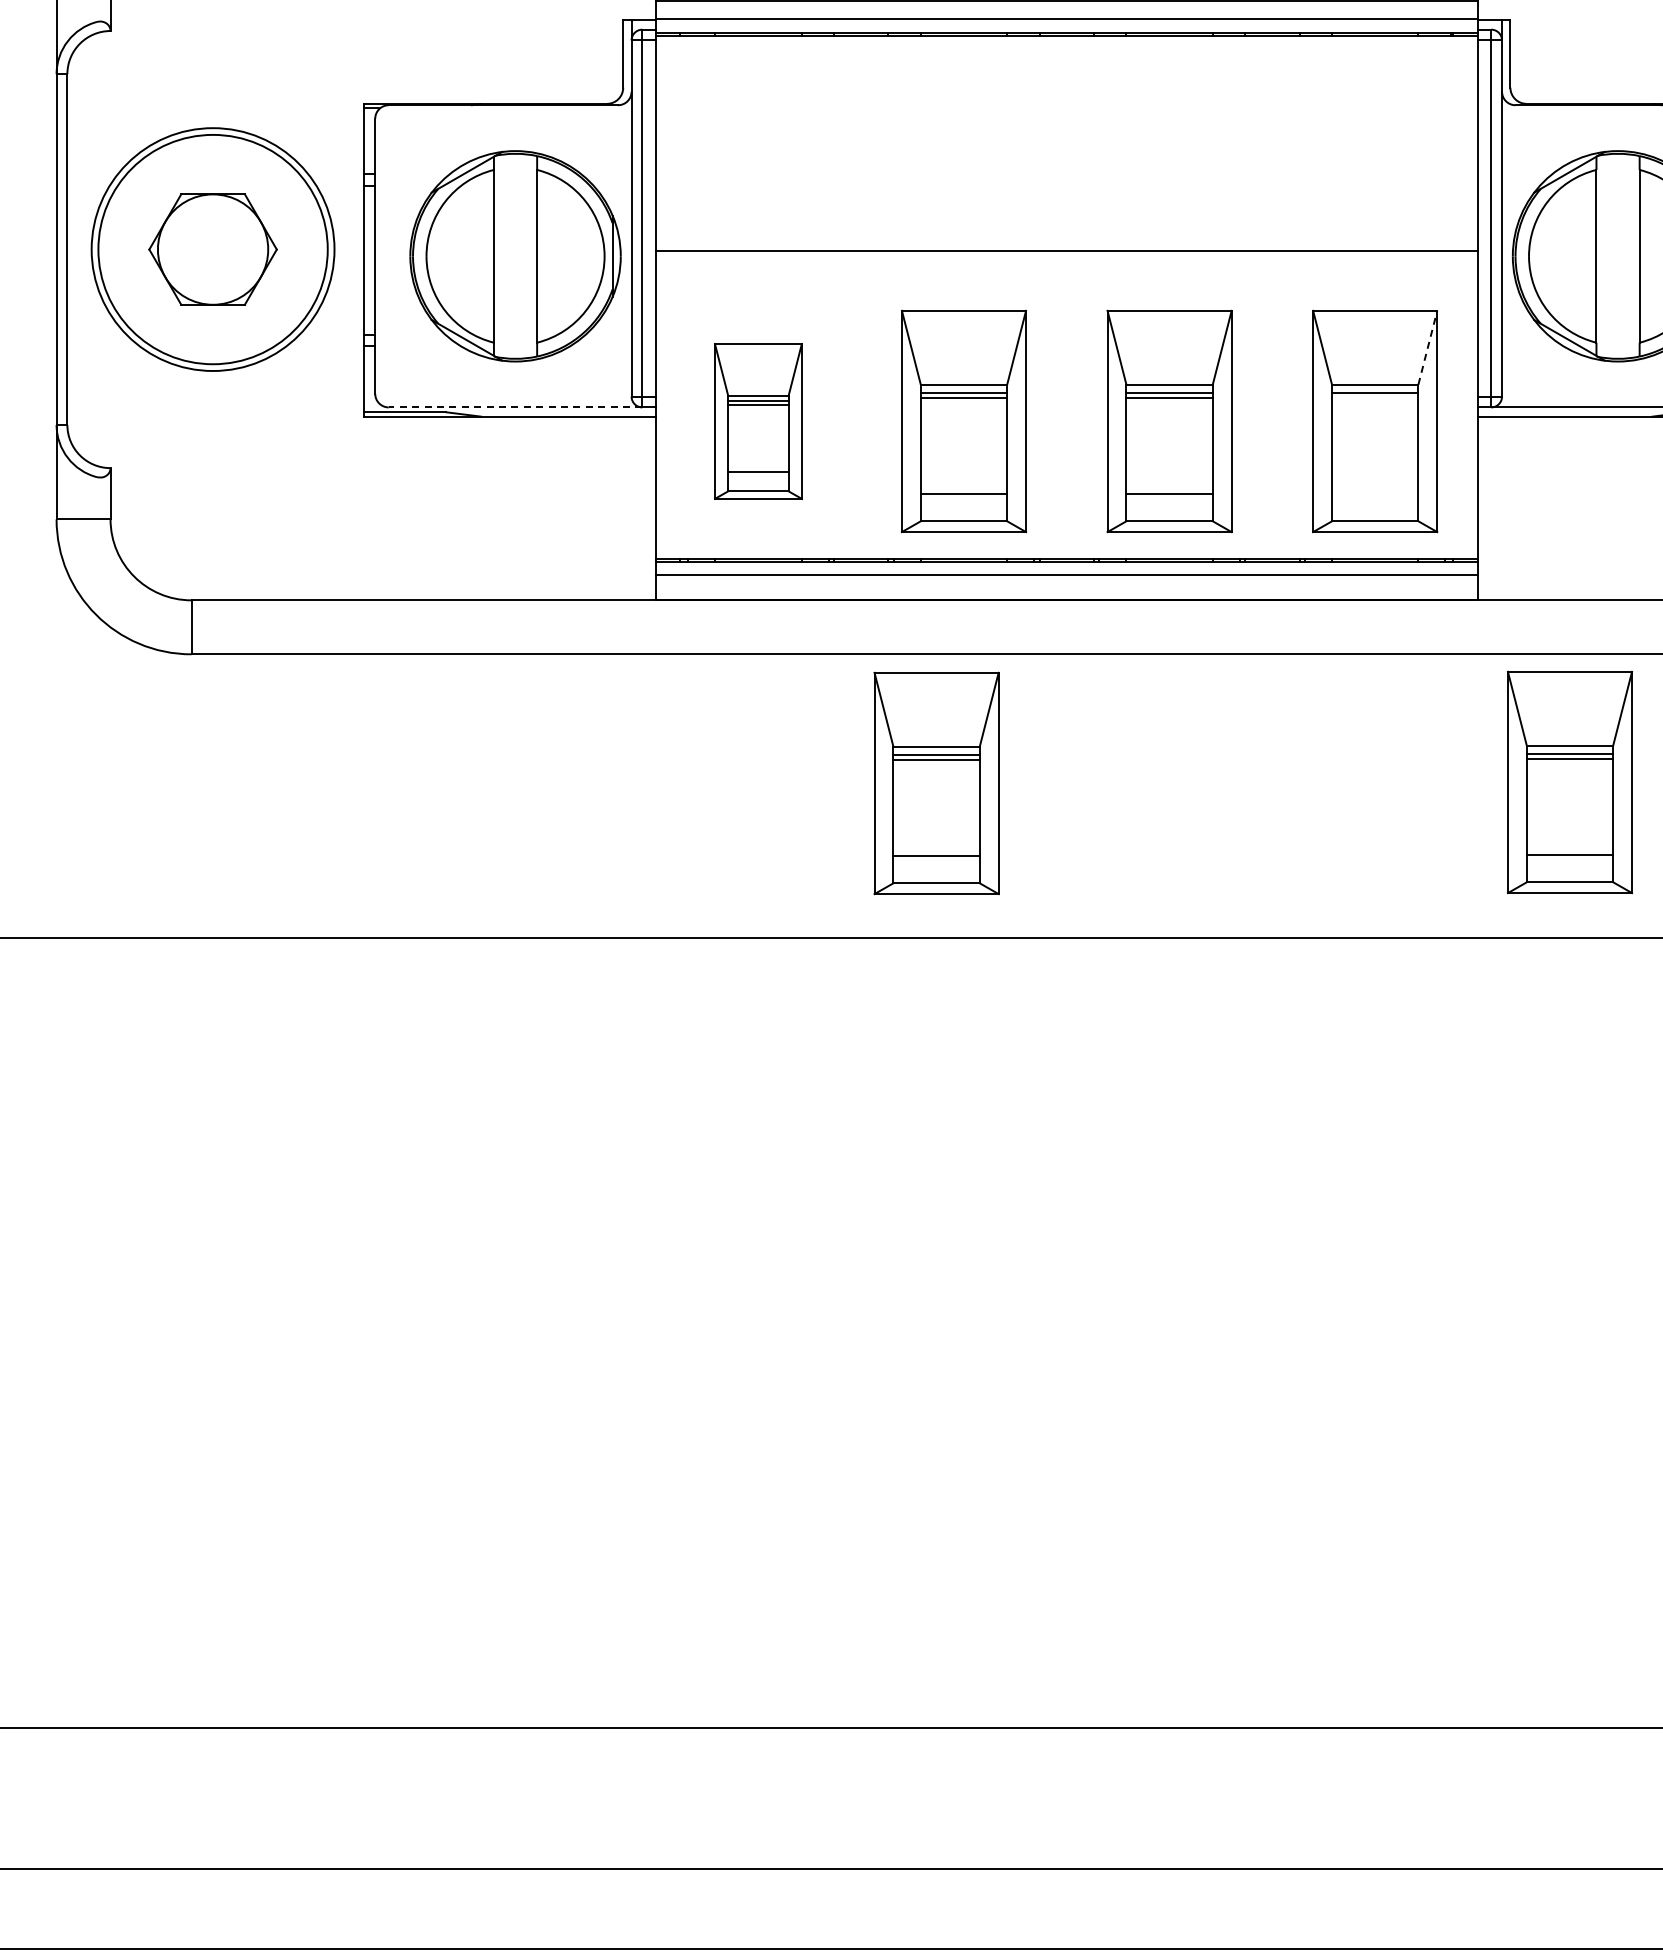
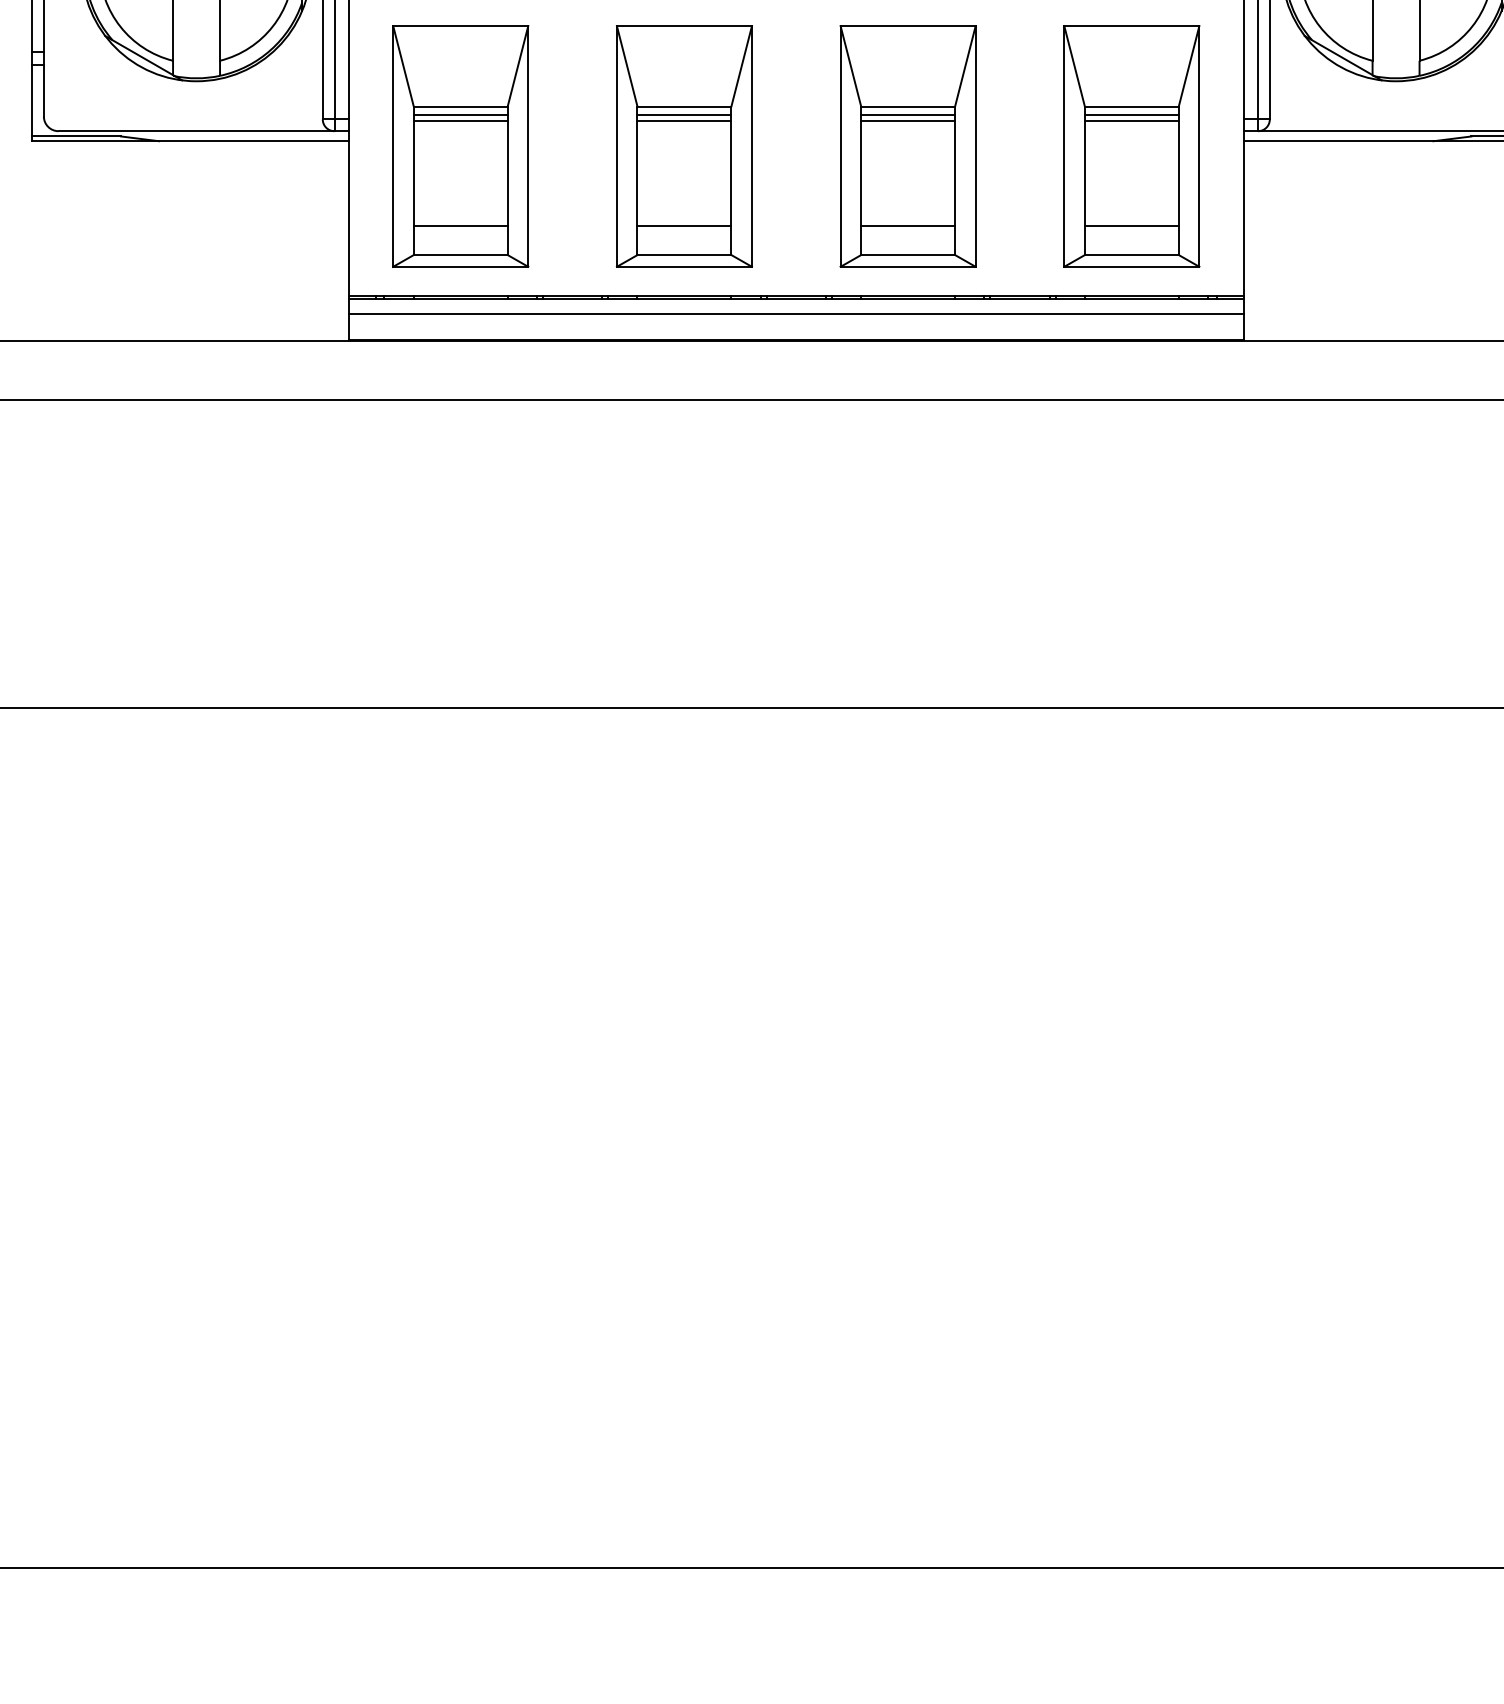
line: (1427, 347) -> (1188, 65), dashed -> solid
line: (1375, 398) -> (1132, 121), added
line: (515, 407) -> (196, 131), dashed -> solid
part: (758, 421) -> (460, 146), size x1.43
line: (1375, 494) -> (1132, 225), added
part: (1570, 782) -> (1344, 539), removed
part: (936, 783) -> (654, 540), removed

